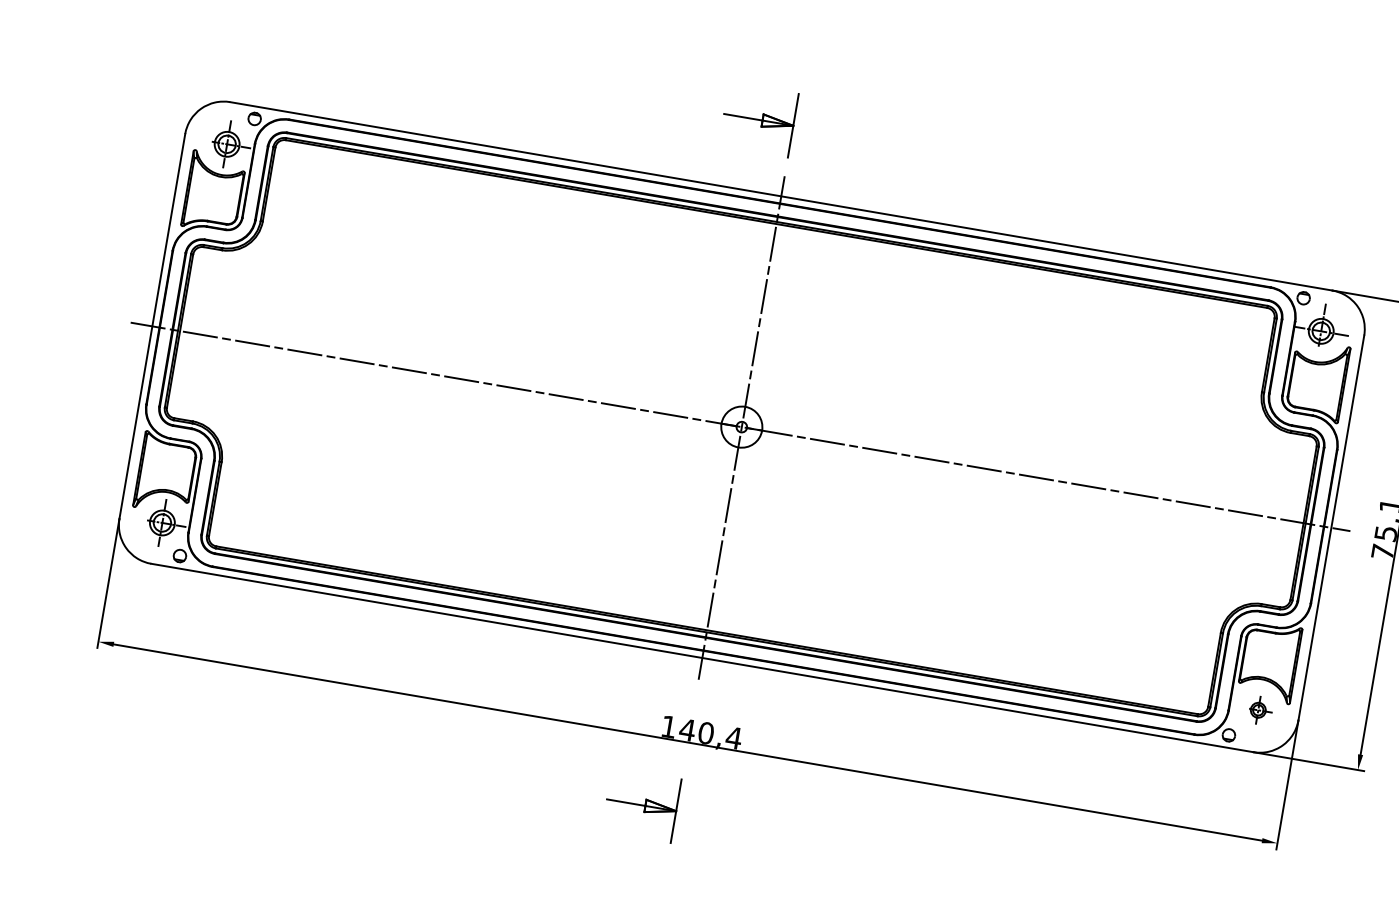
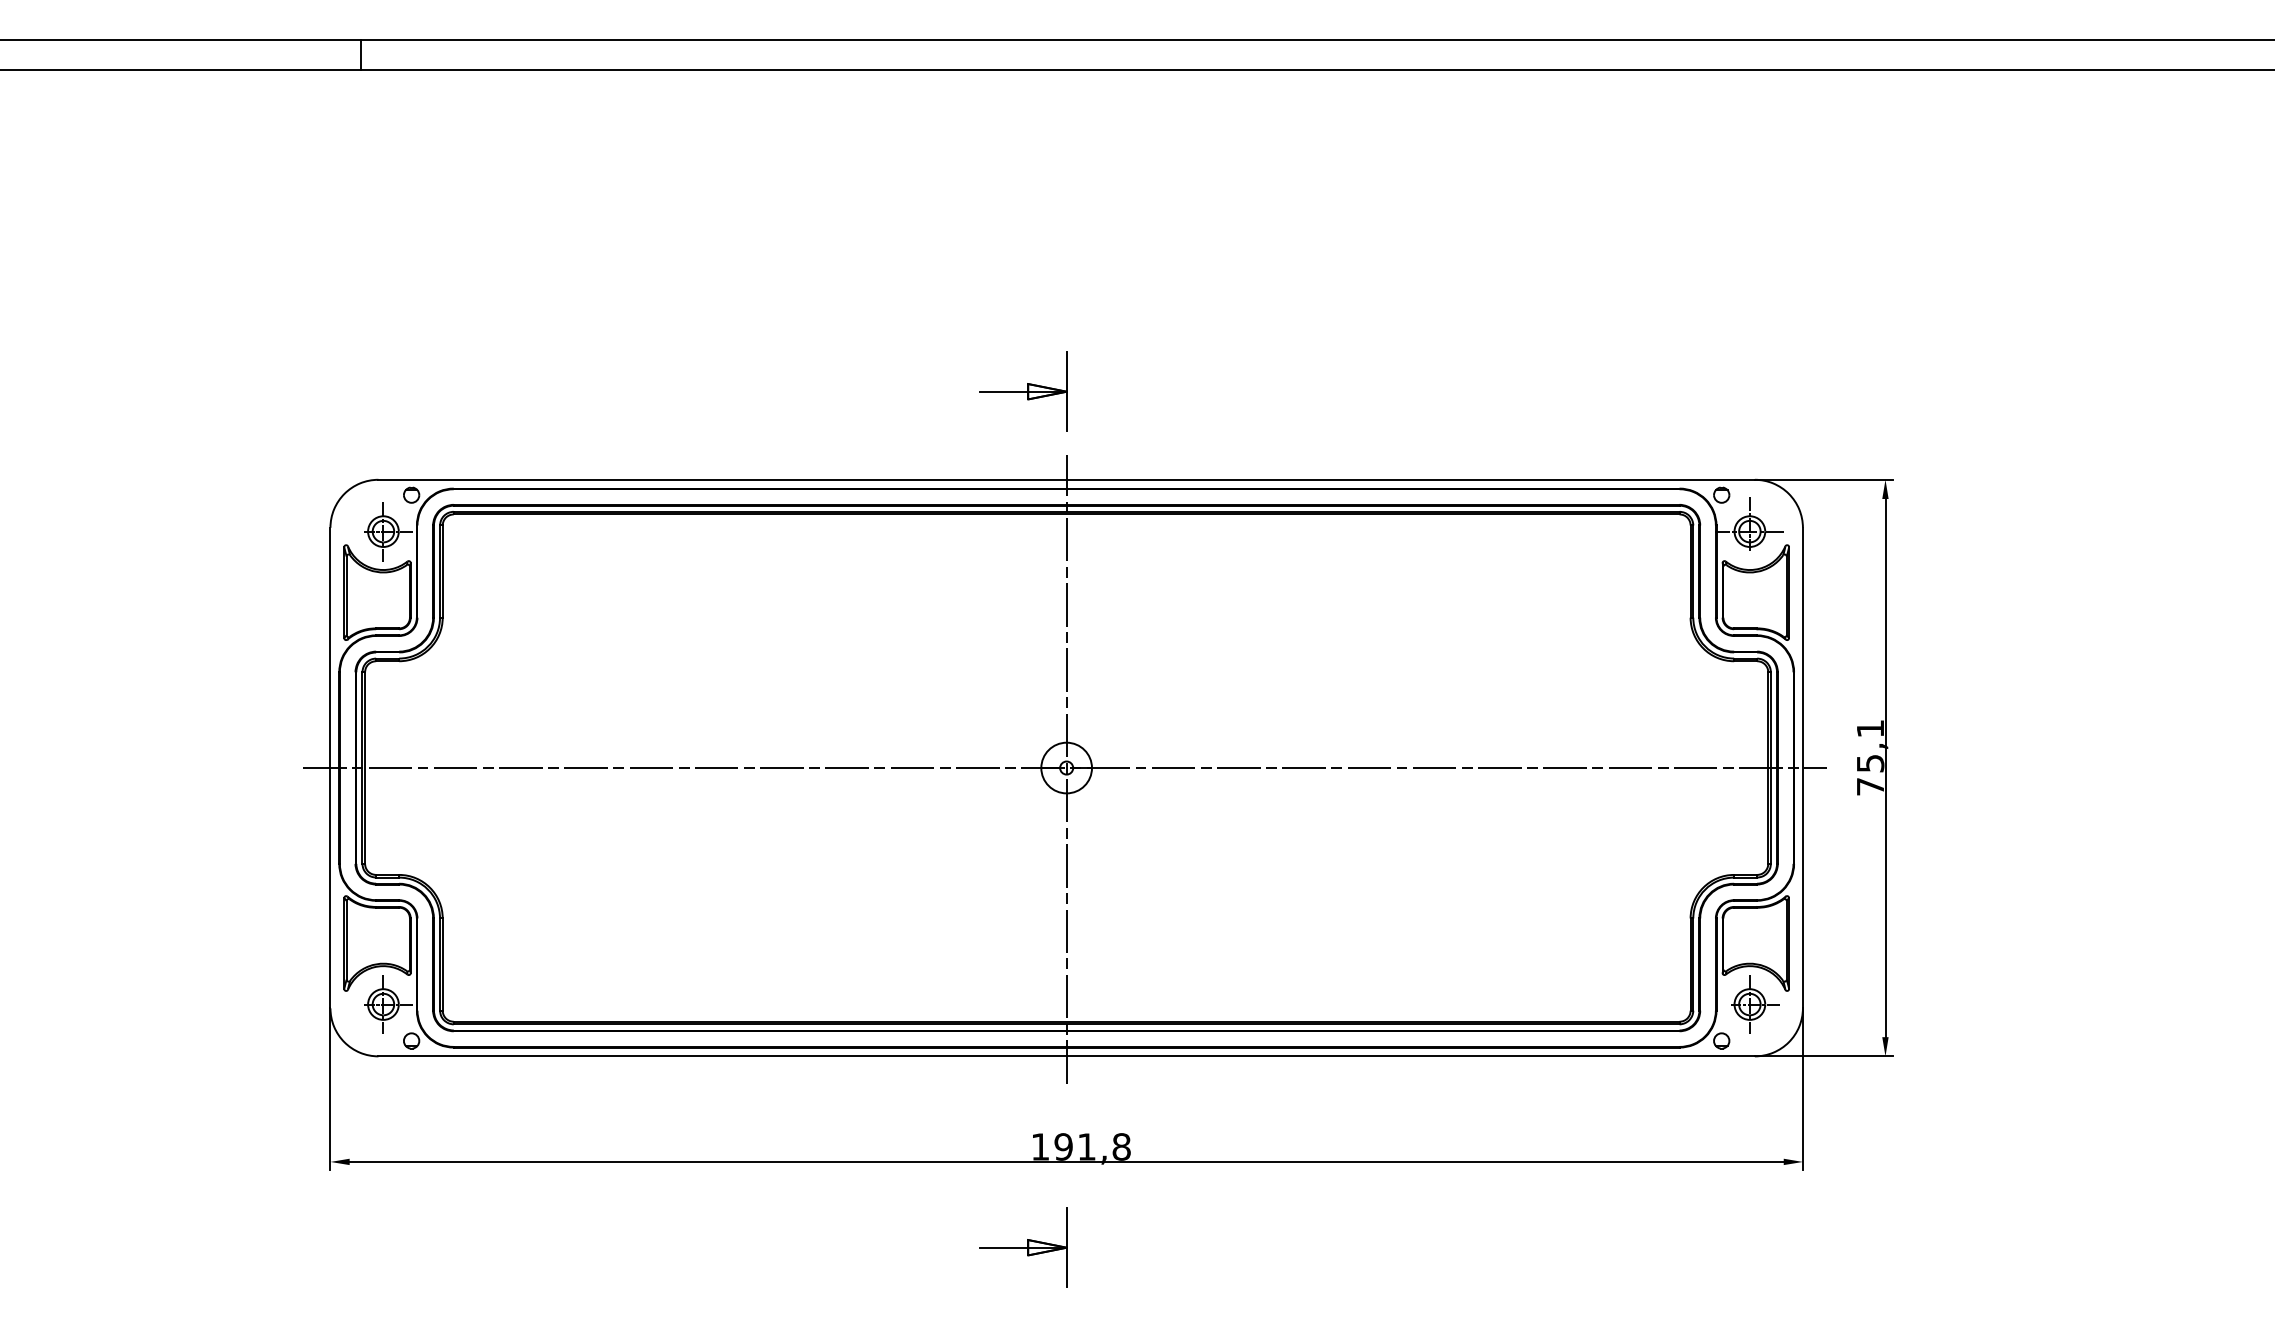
part: (1261, 710) -> (1755, 1004), size x1.67
text: (710, 733) -> (1092, 1146), 140,4 -> 191,8

